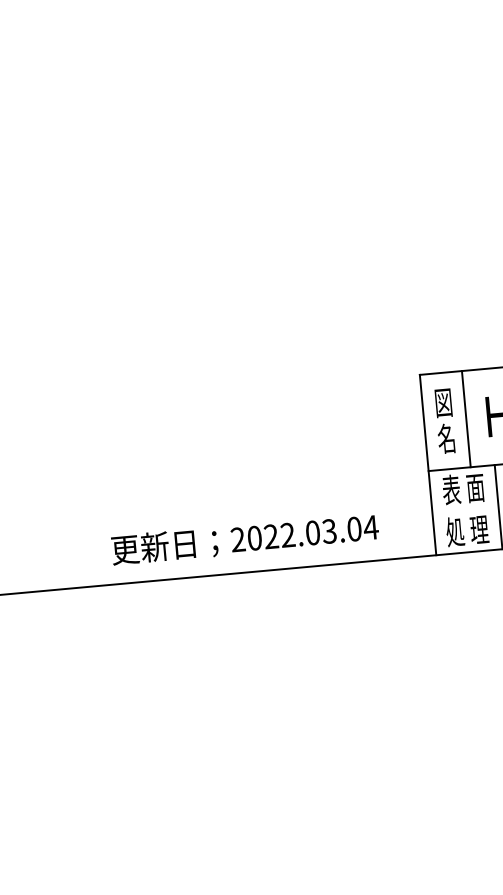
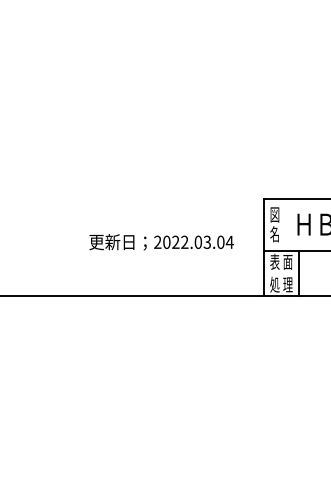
line: (466, 418) -> (286, 224), removed
text: (244, 539) -> (161, 242), moved

